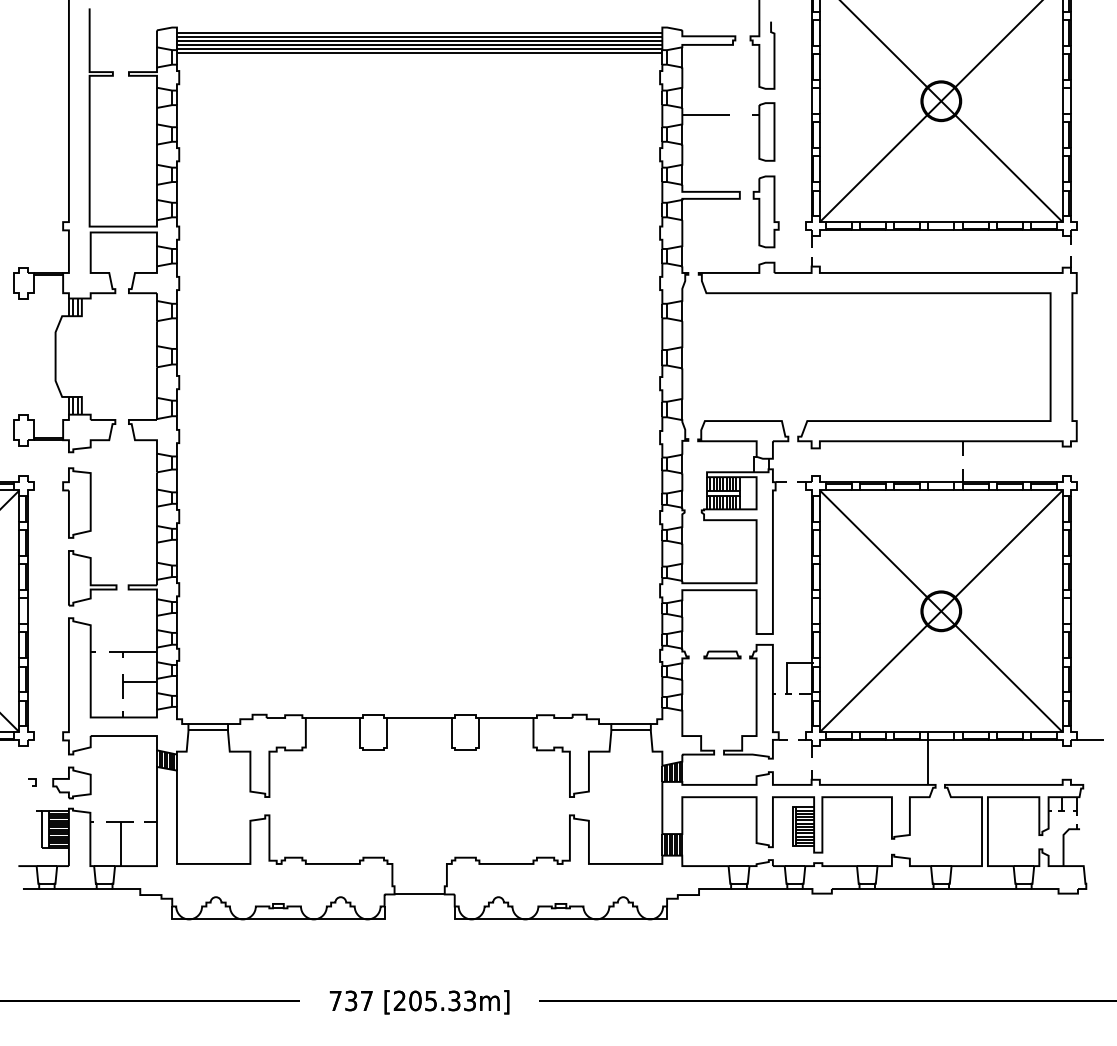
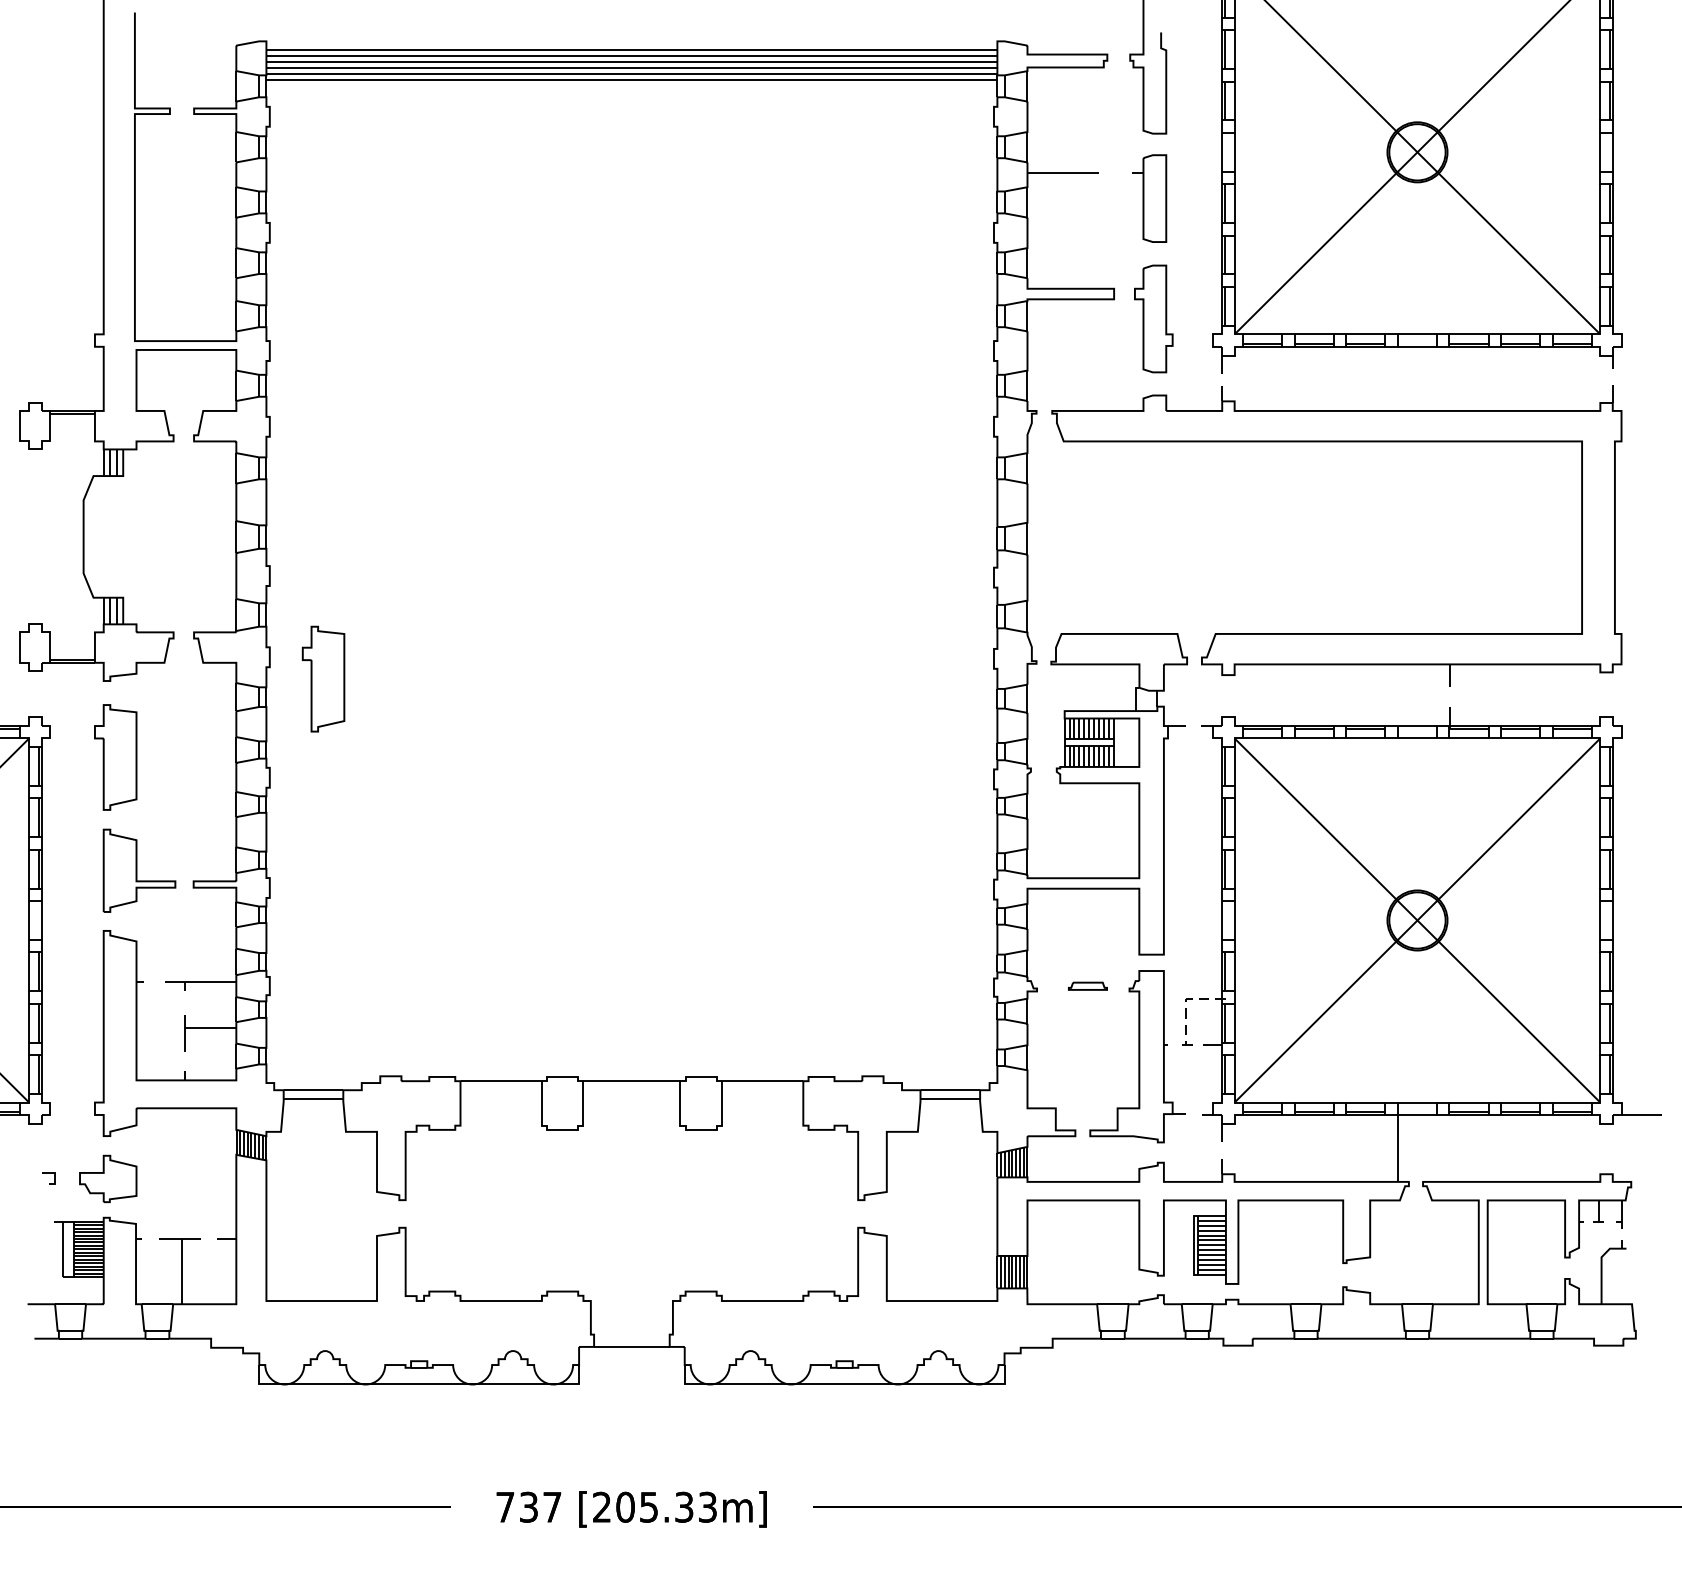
part: (214, 450) -> (322, 678), added
part: (722, 654) -> (1087, 985), size x0.7
line: (787, 665) -> (1185, 1002), solid -> dashed

